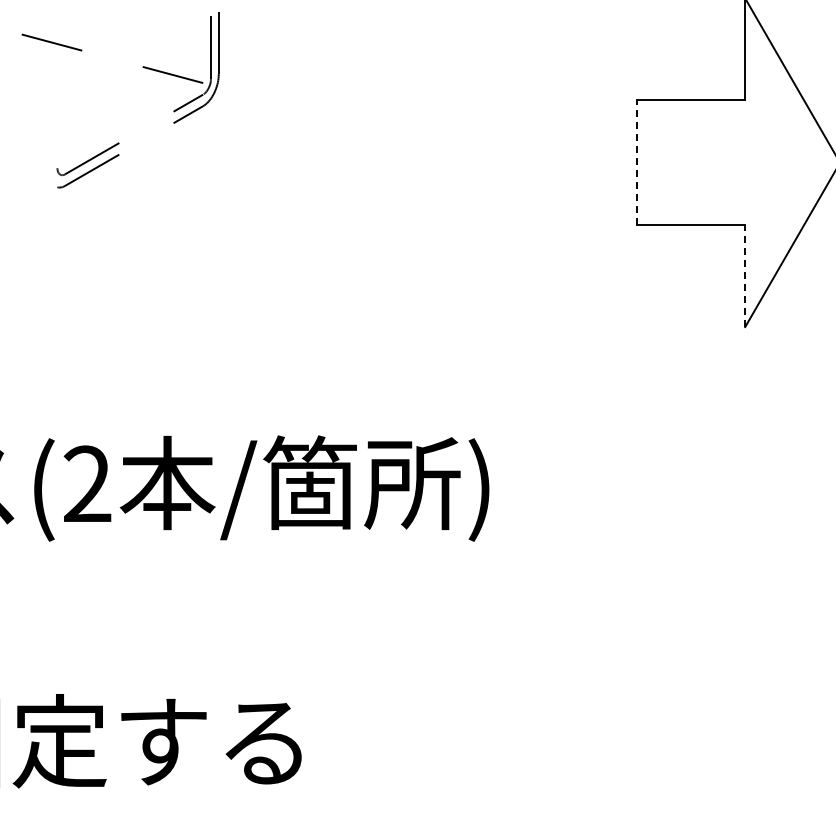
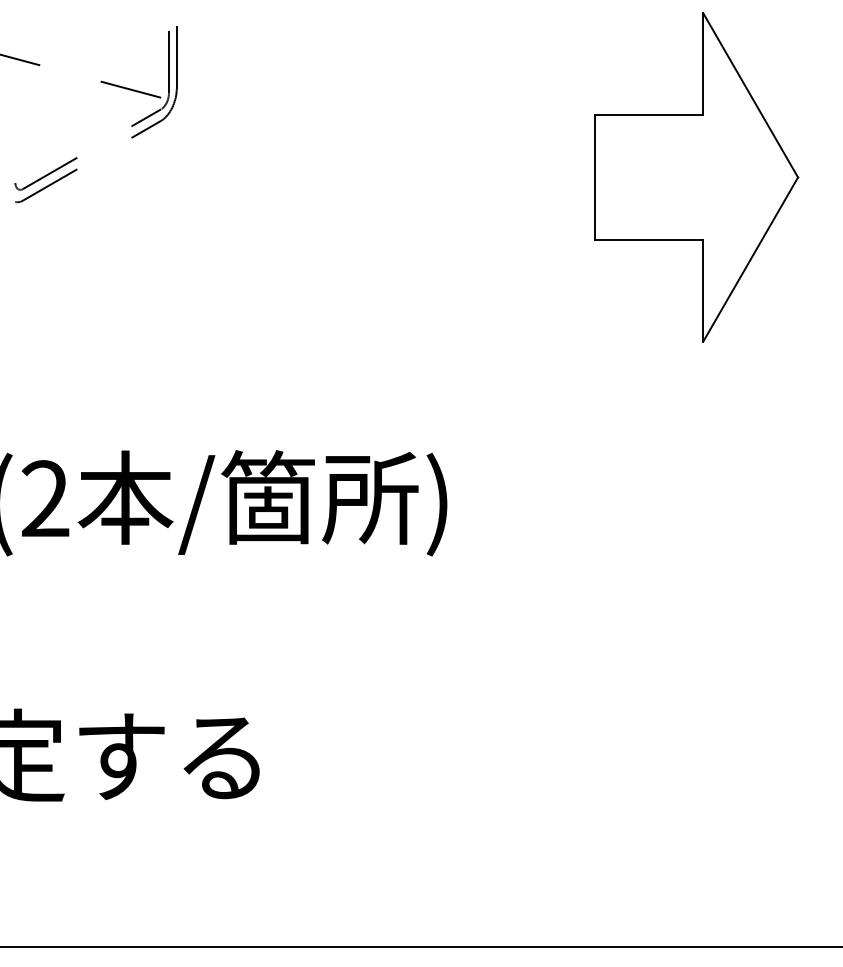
line: (636, 162) -> (594, 177), dashed -> solid
line: (745, 275) -> (703, 290), dashed -> solid

